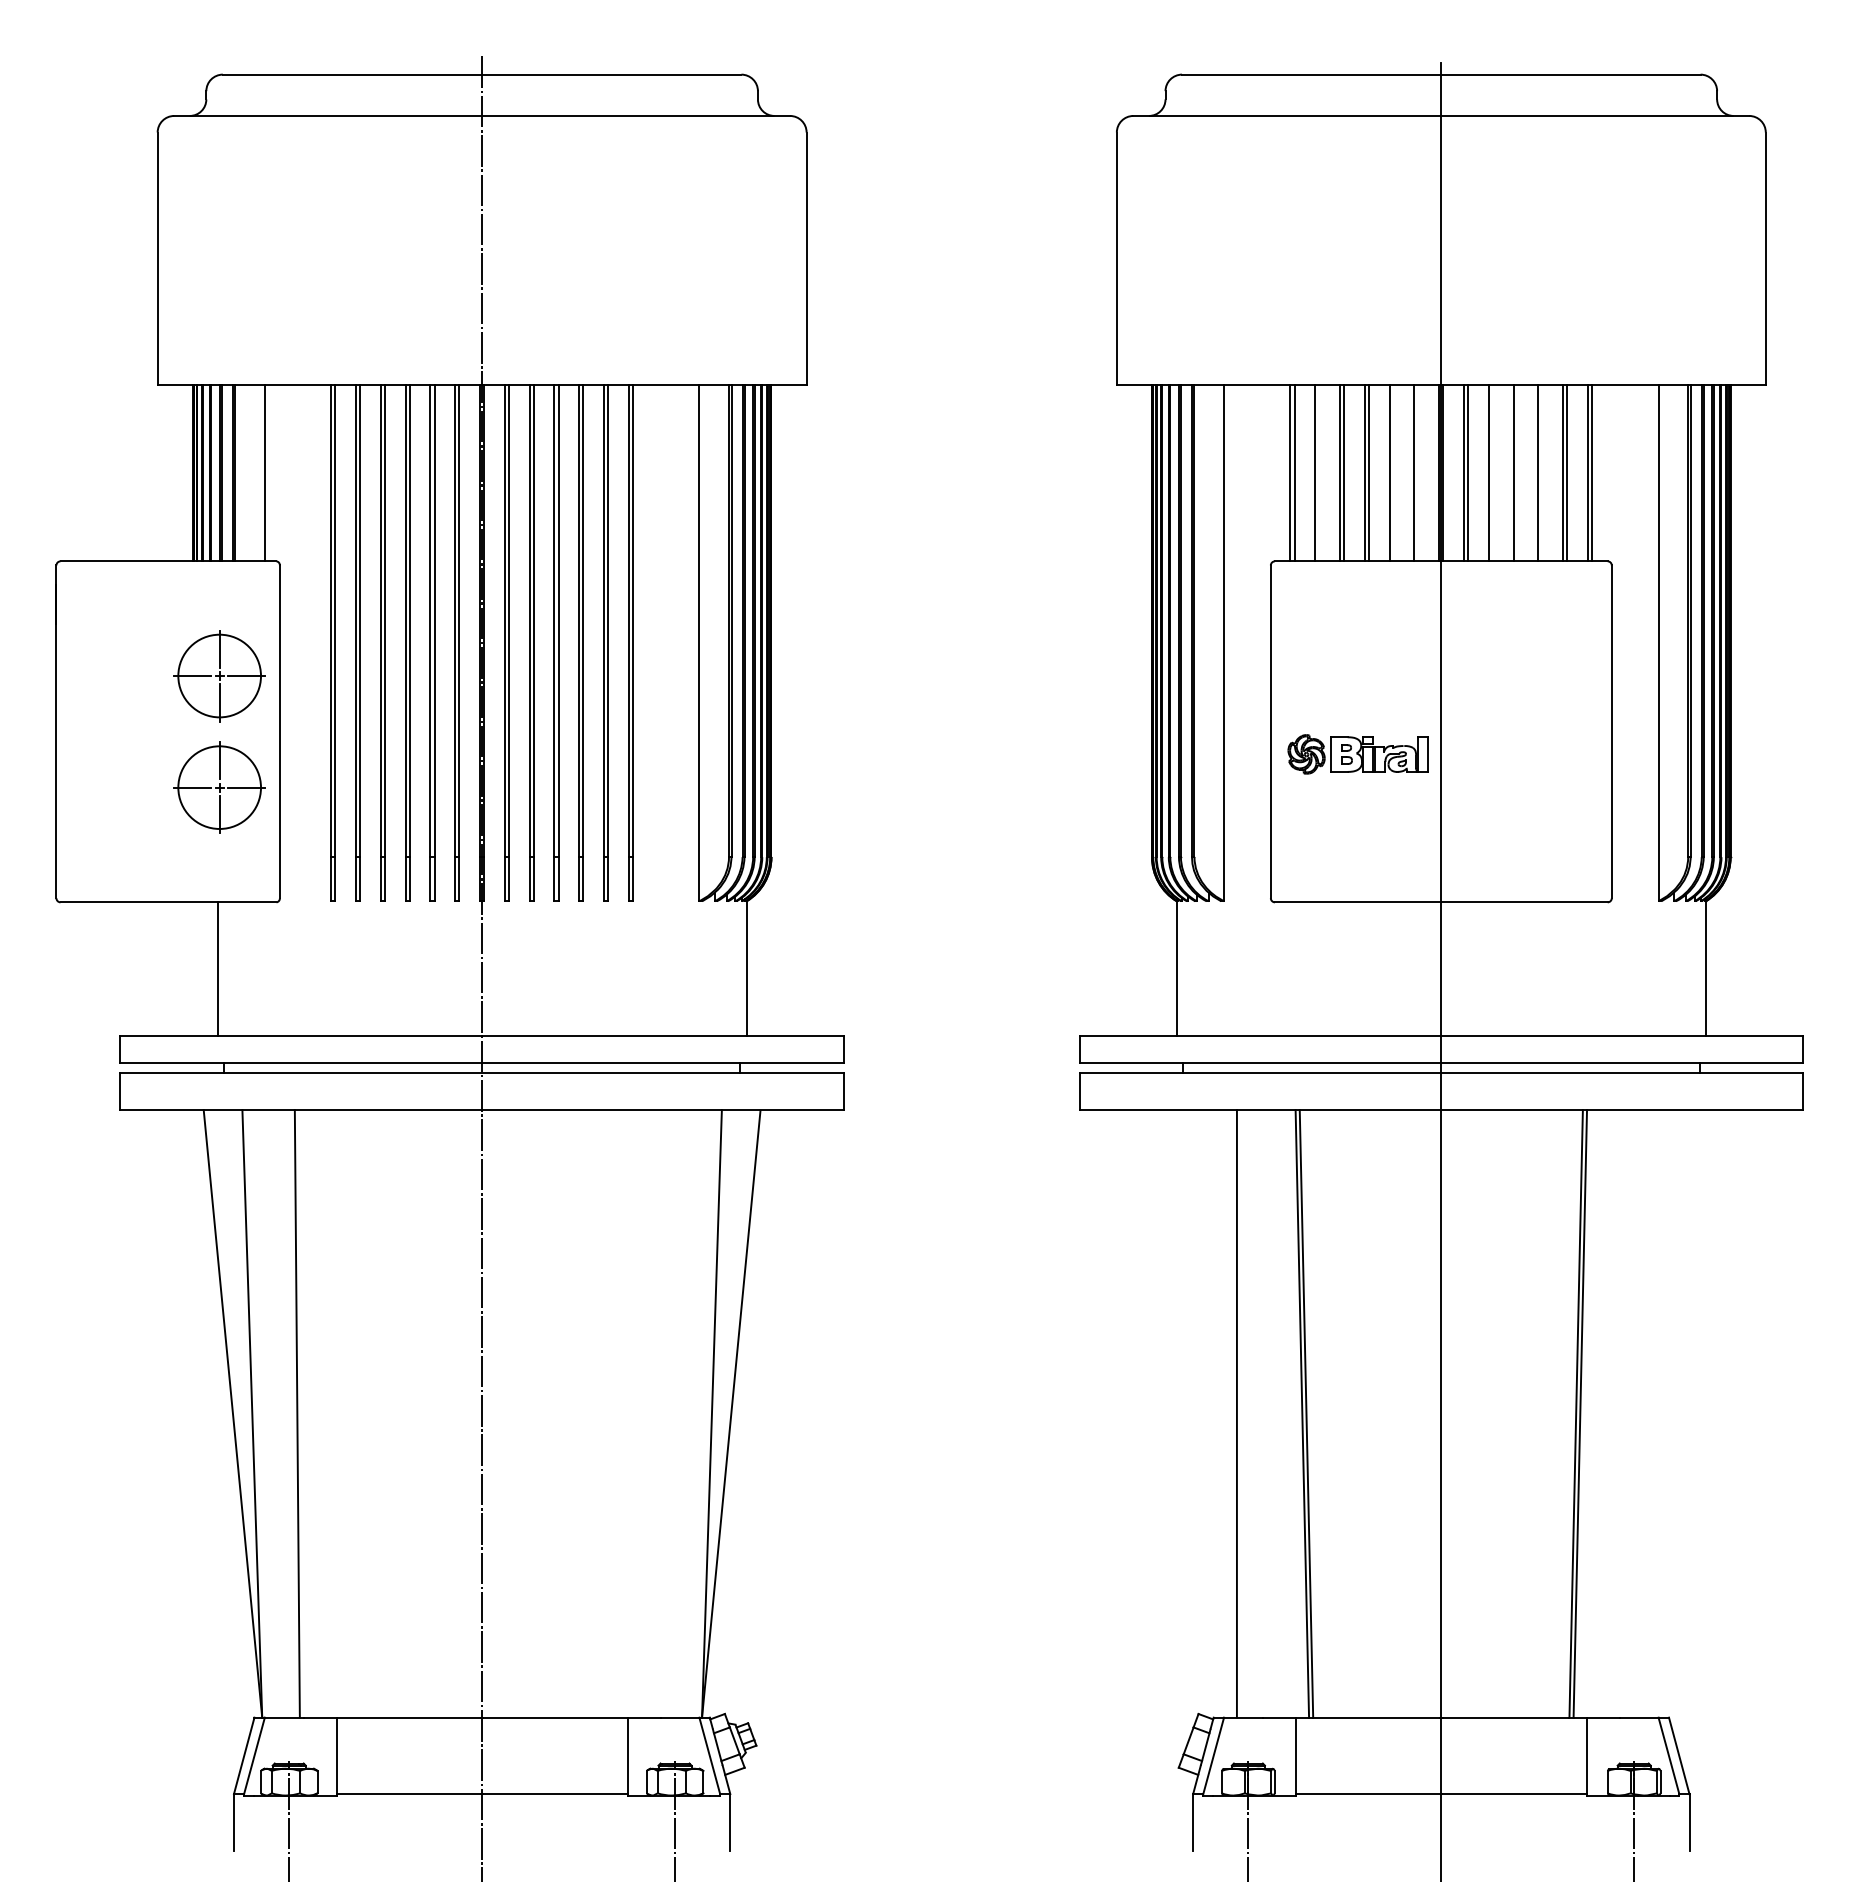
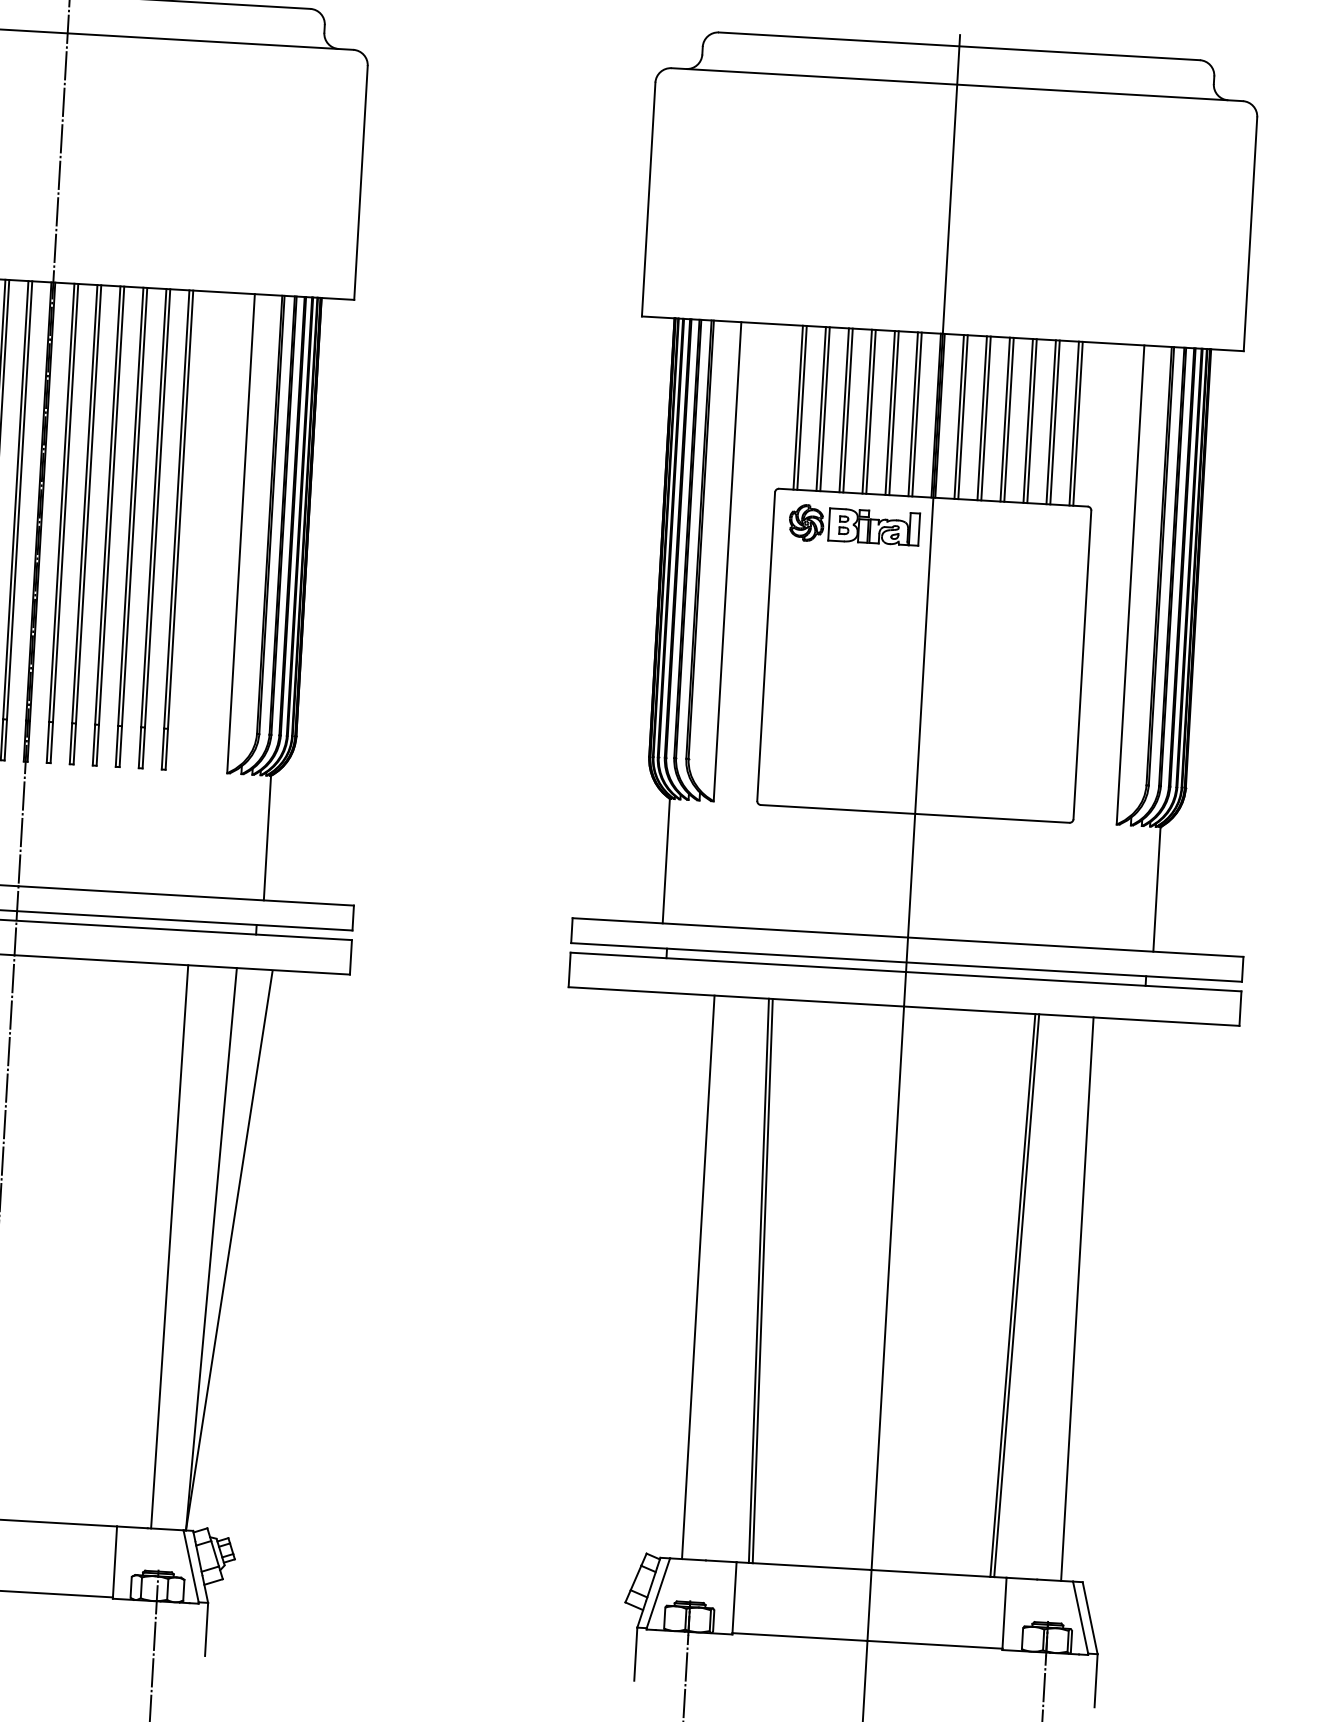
line: (1319, 472) -> (825, 408), added
line: (1393, 472) -> (893, 412), added
line: (1418, 472) -> (916, 414), added
line: (1492, 472) -> (985, 418), added
line: (1517, 472) -> (1008, 419), added
line: (1542, 472) -> (1031, 420), added
part: (1357, 754) -> (853, 525), moved
line: (666, 1413) -> (169, 1246), added
line: (1645, 1413) -> (1077, 1298), added

